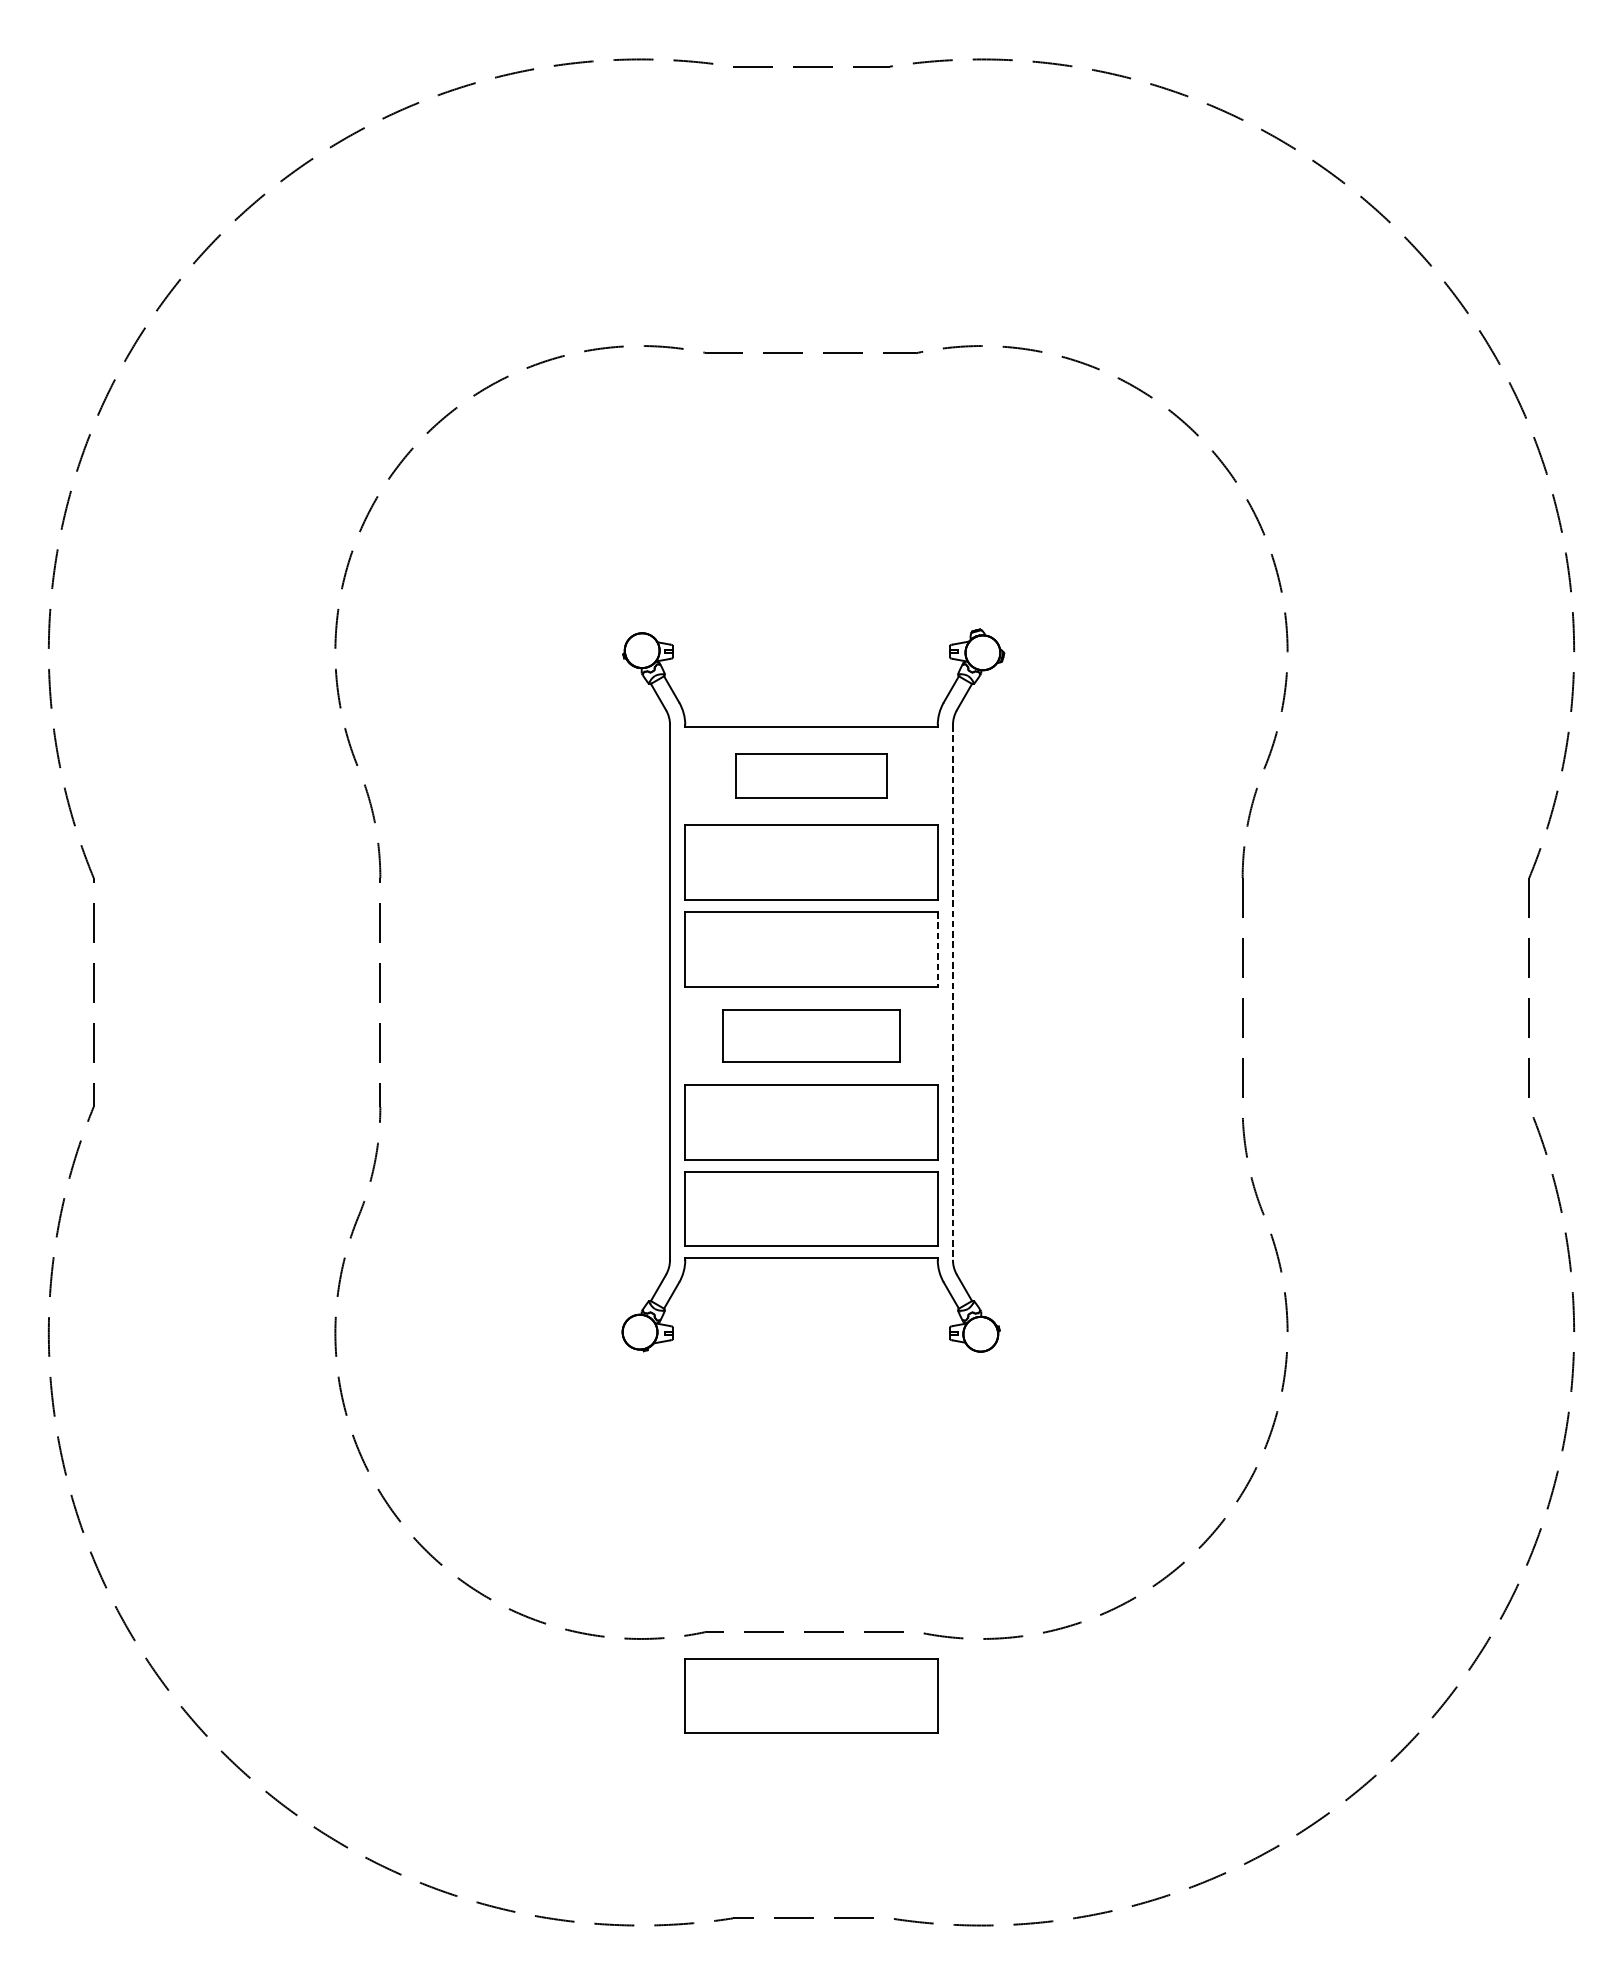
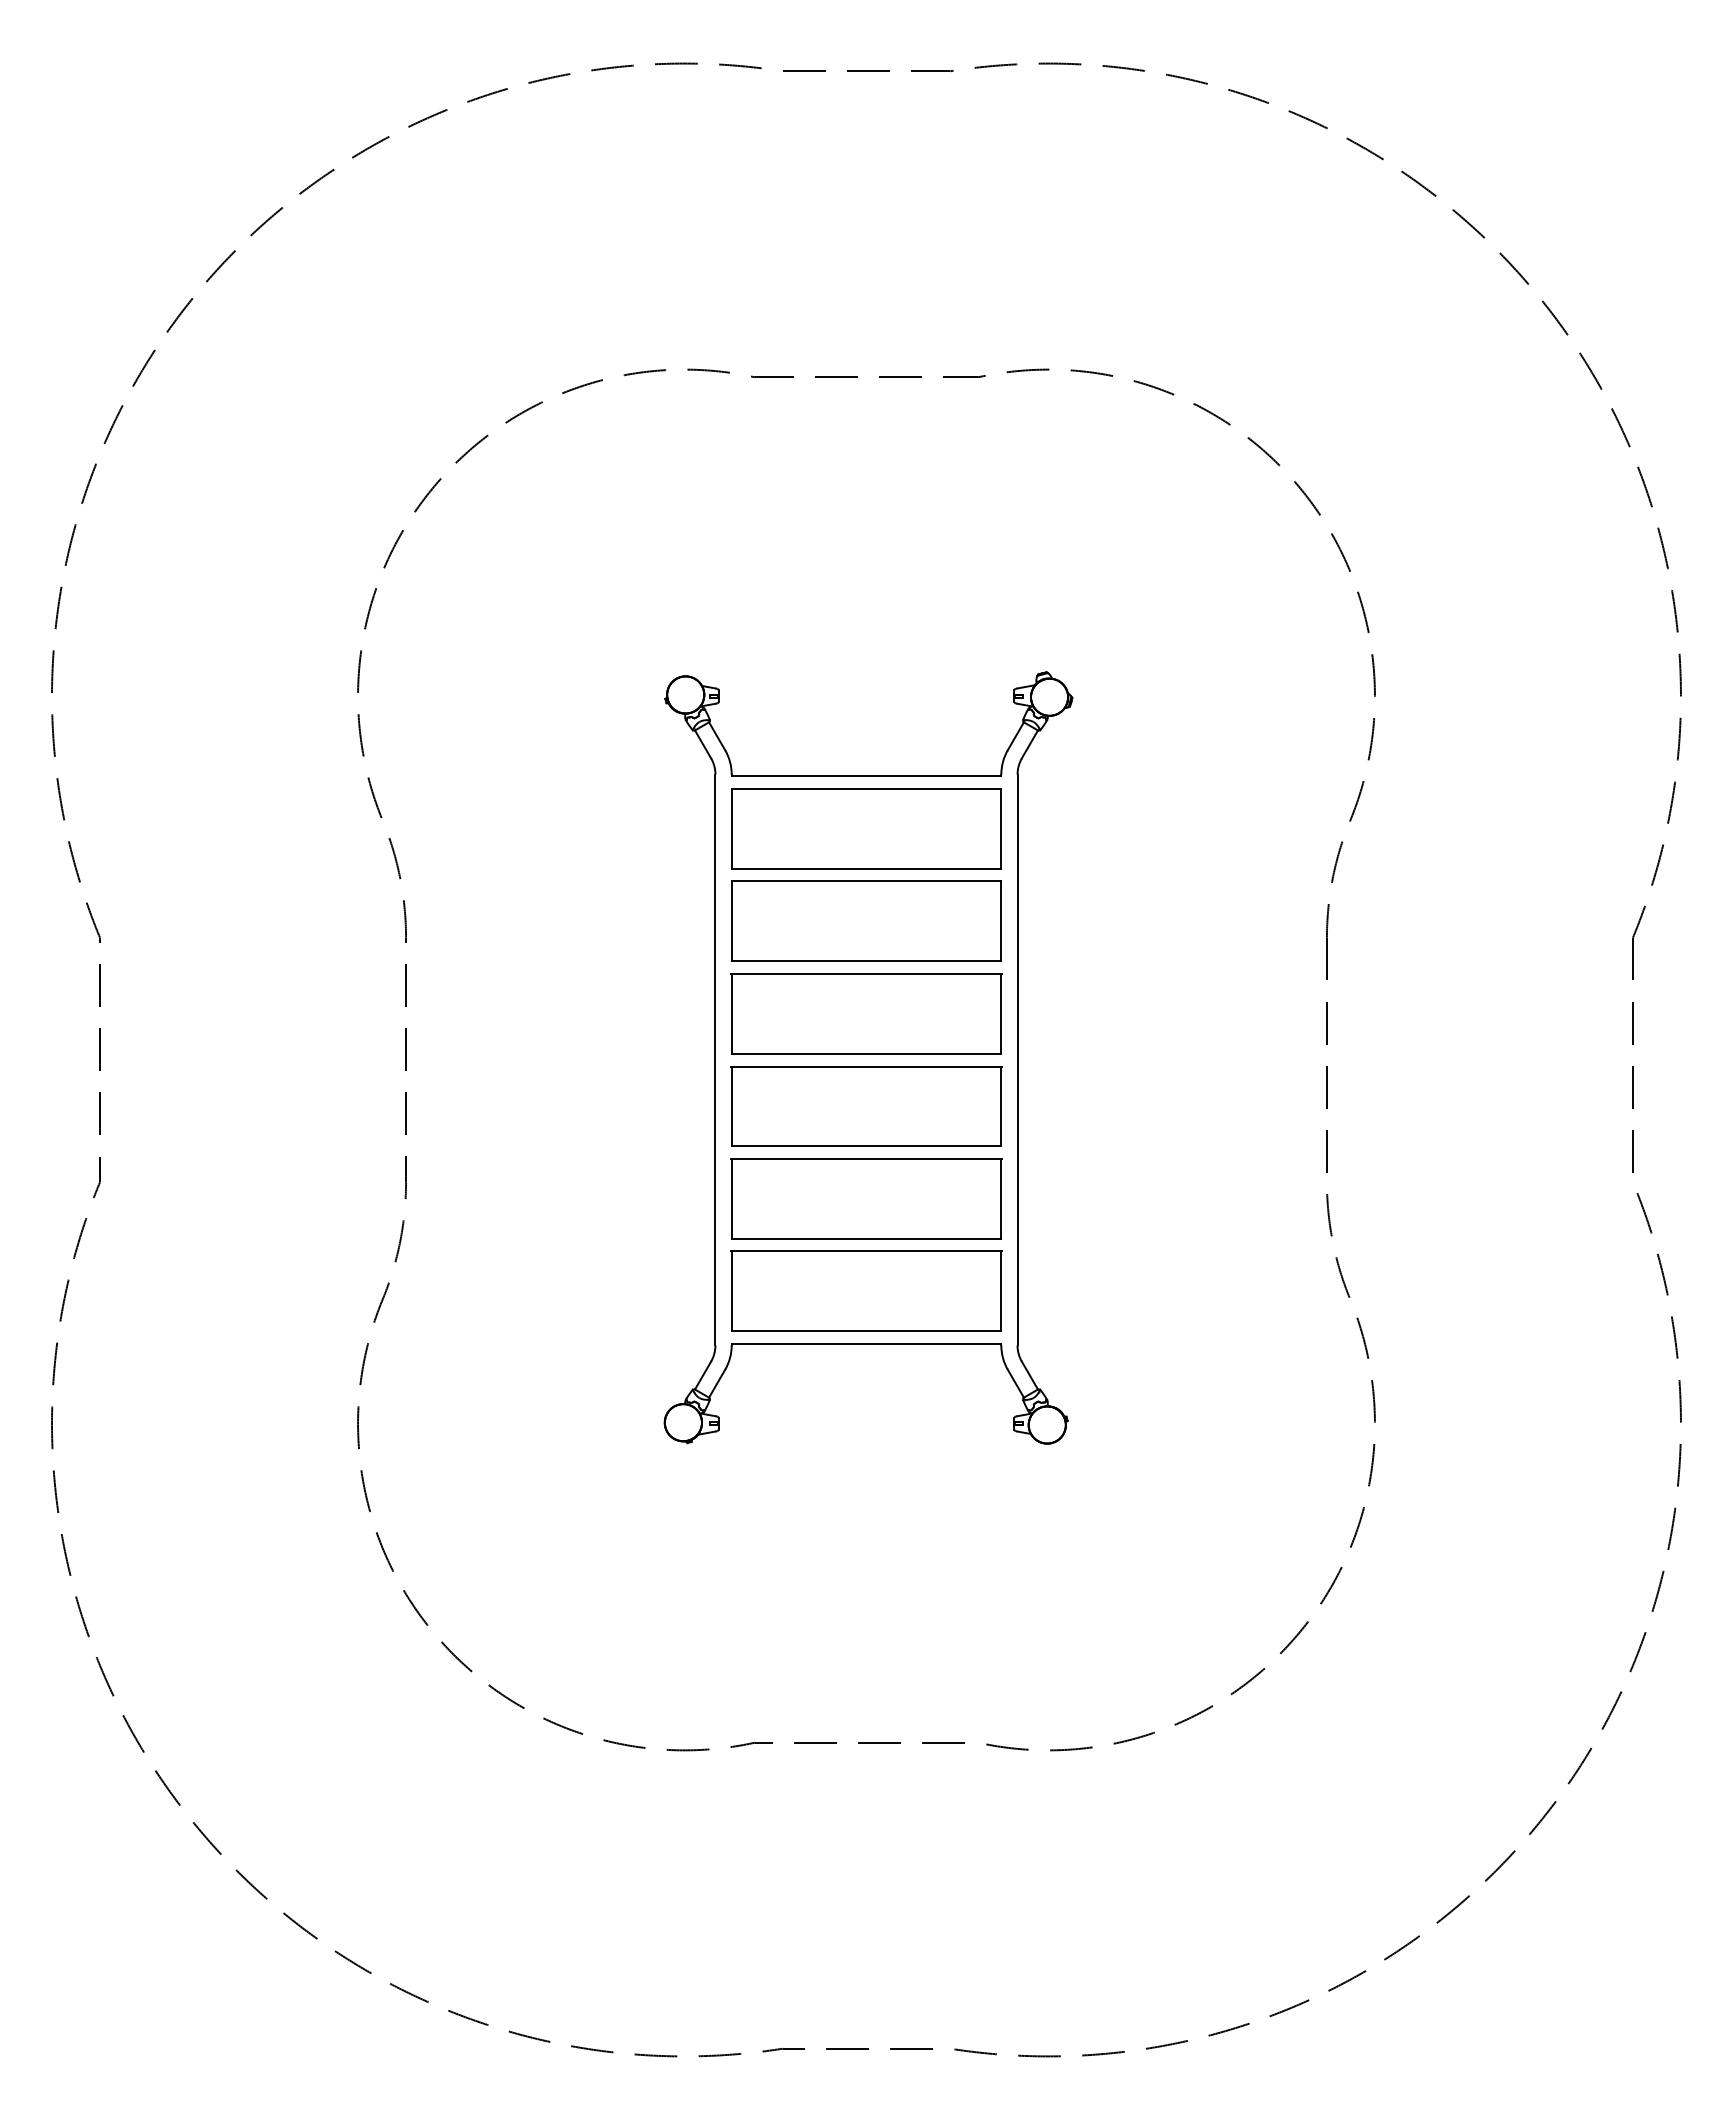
part: (811, 775) -> (866, 828), size x1.67
line: (937, 948) -> (1001, 1013), dashed -> solid
line: (952, 992) -> (1017, 1060), dashed -> solid
part: (811, 1036) -> (866, 1106), size x1.43
part: (811, 1695) -> (866, 1810), removed

